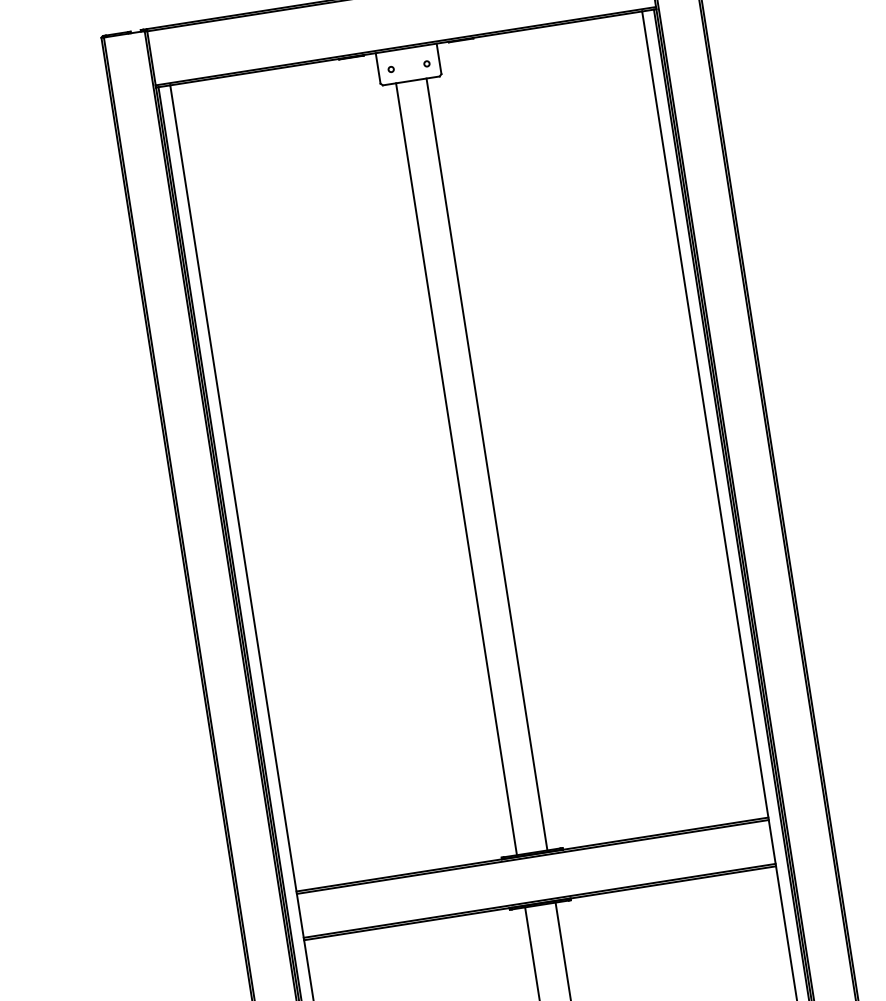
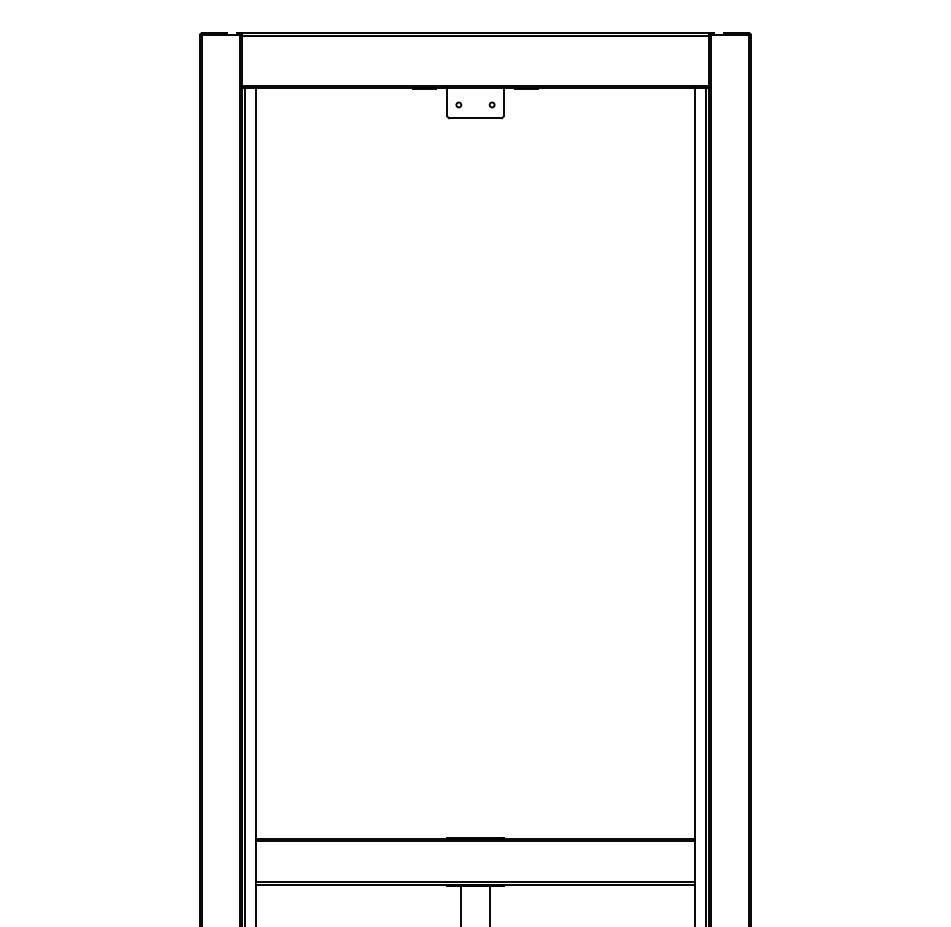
line: (486, 464) -> (489, 477), removed
line: (456, 468) -> (461, 477), removed

